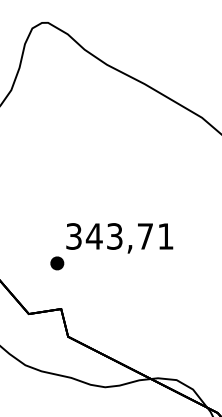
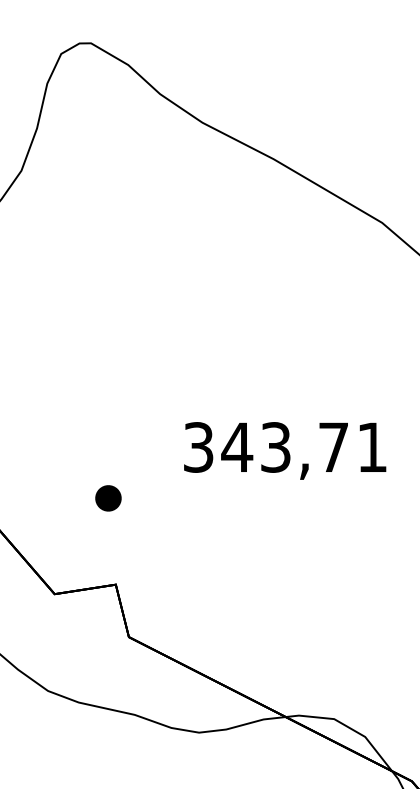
text: (119, 238) -> (284, 451), moved

